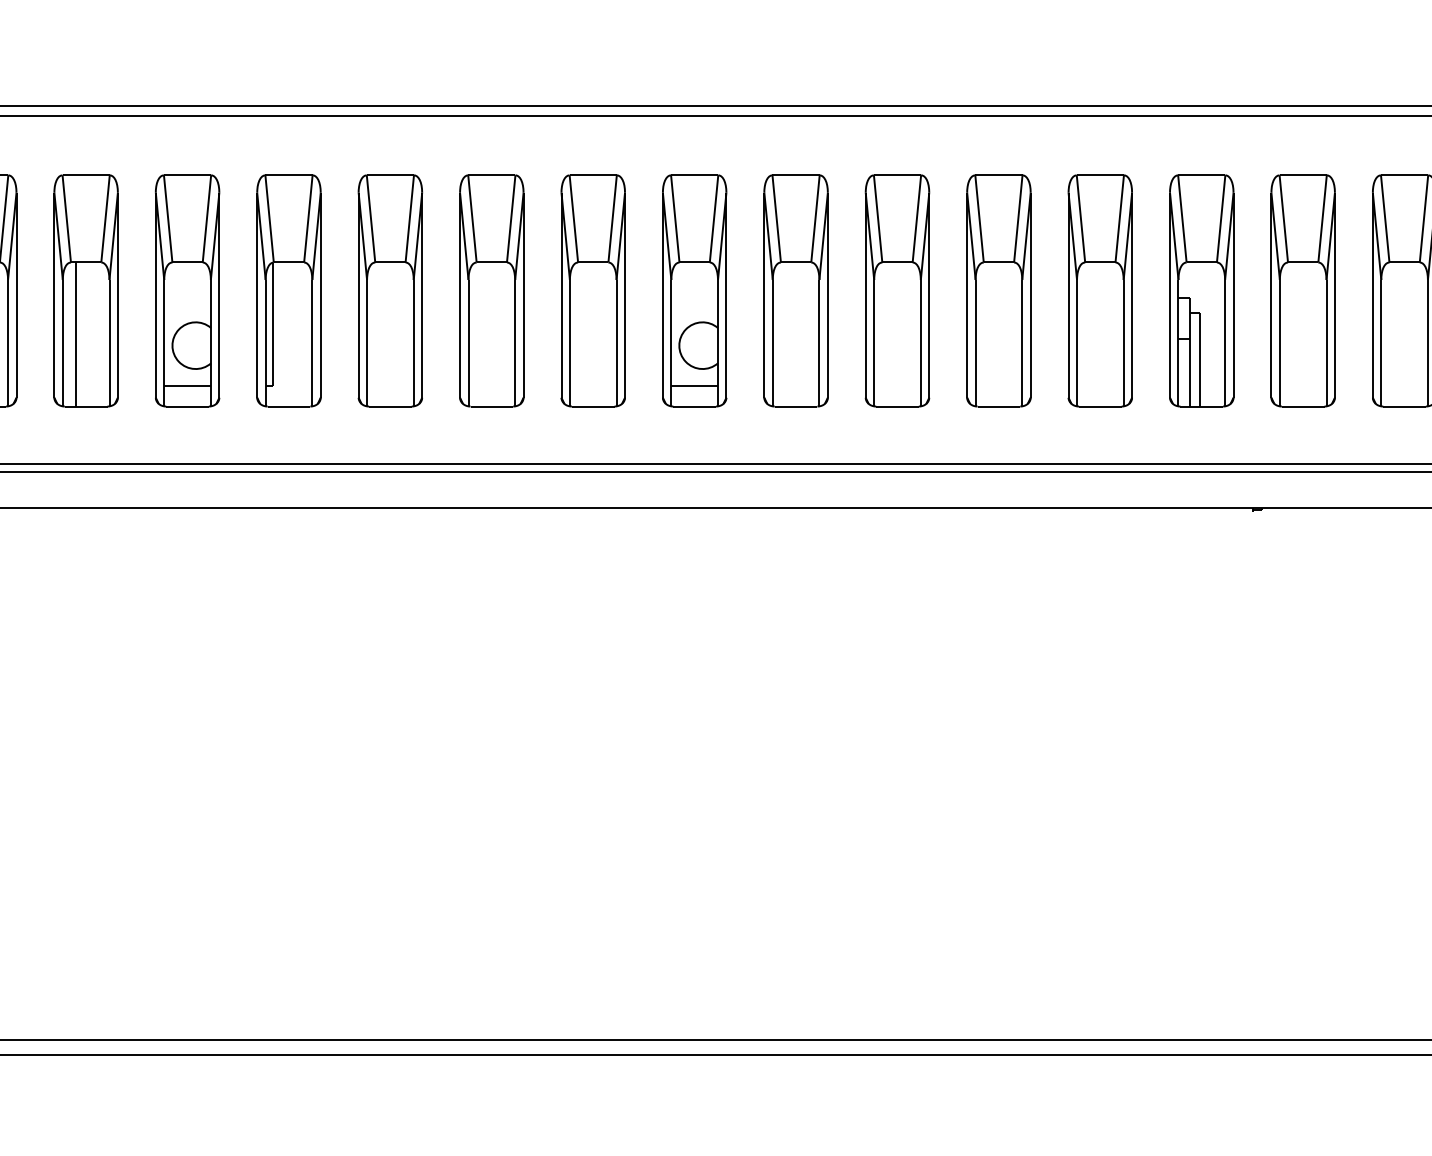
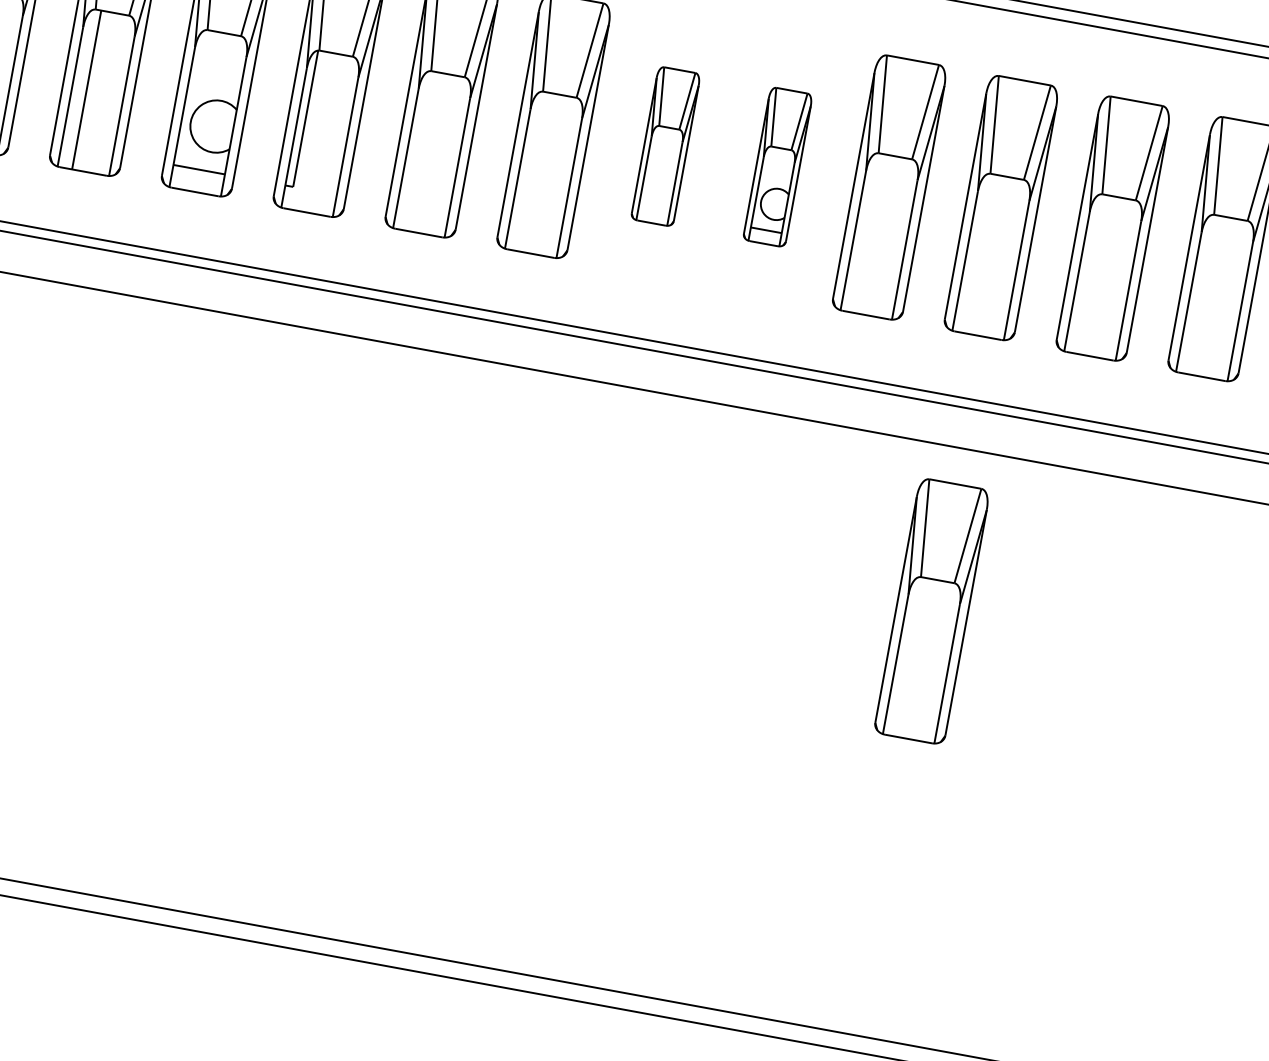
part: (592, 290) -> (665, 146), size x0.6
part: (694, 290) -> (777, 166), size x0.6
part: (901, 655) -> (932, 611), added

